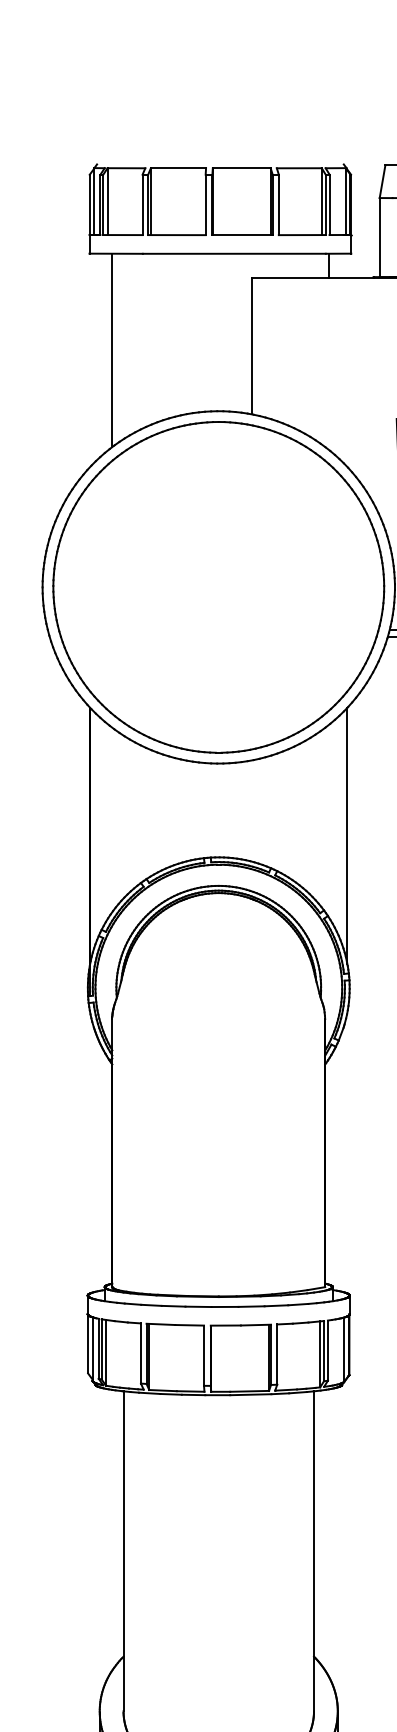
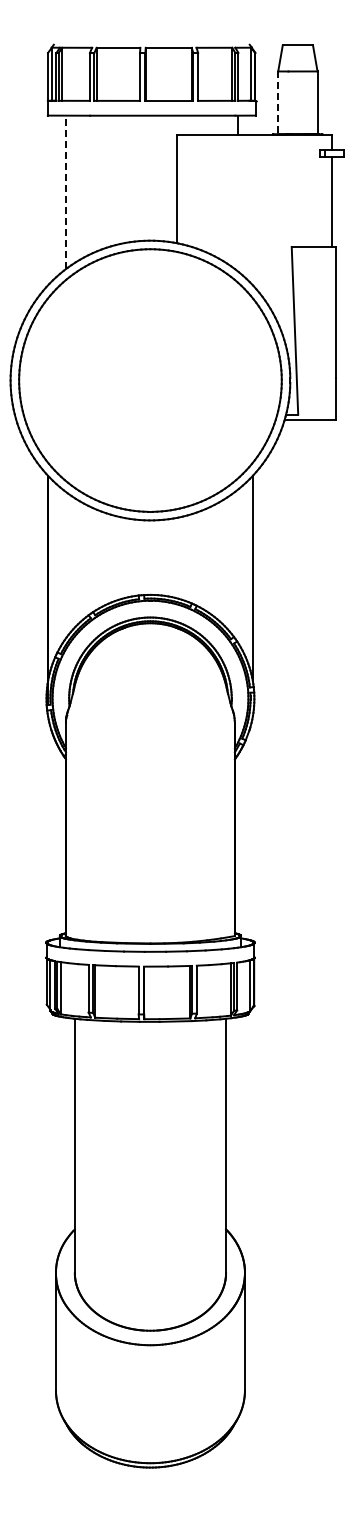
line: (380, 238) -> (278, 103), solid -> dashed
line: (111, 350) -> (65, 192), solid -> dashed

